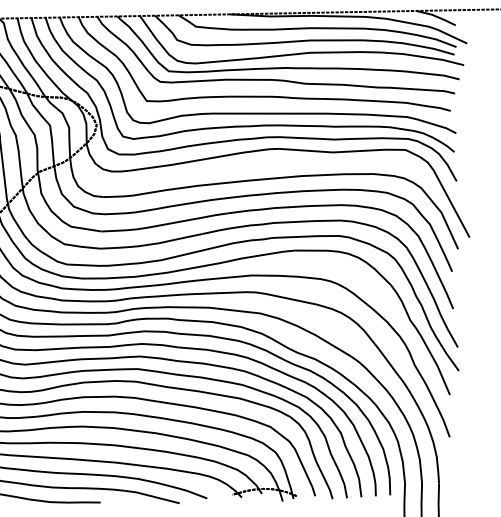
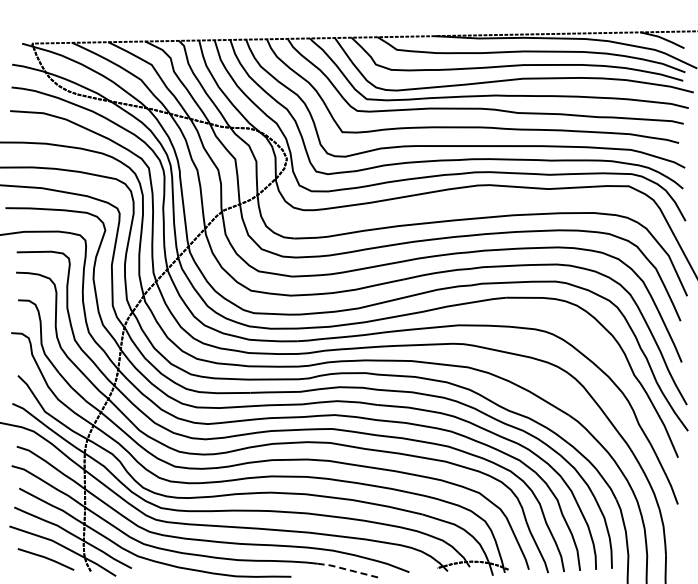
line: (152, 495) -> (348, 569), solid -> dashed

